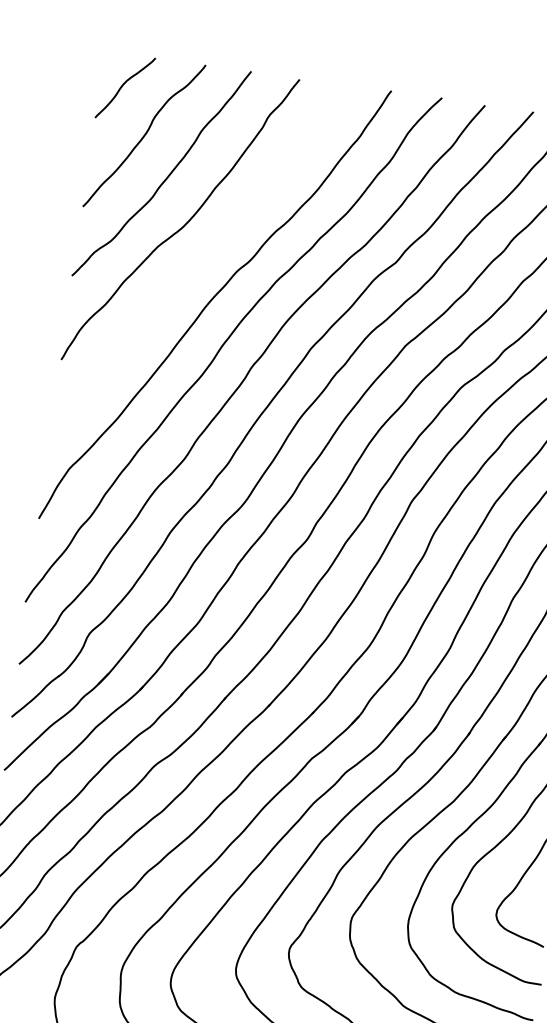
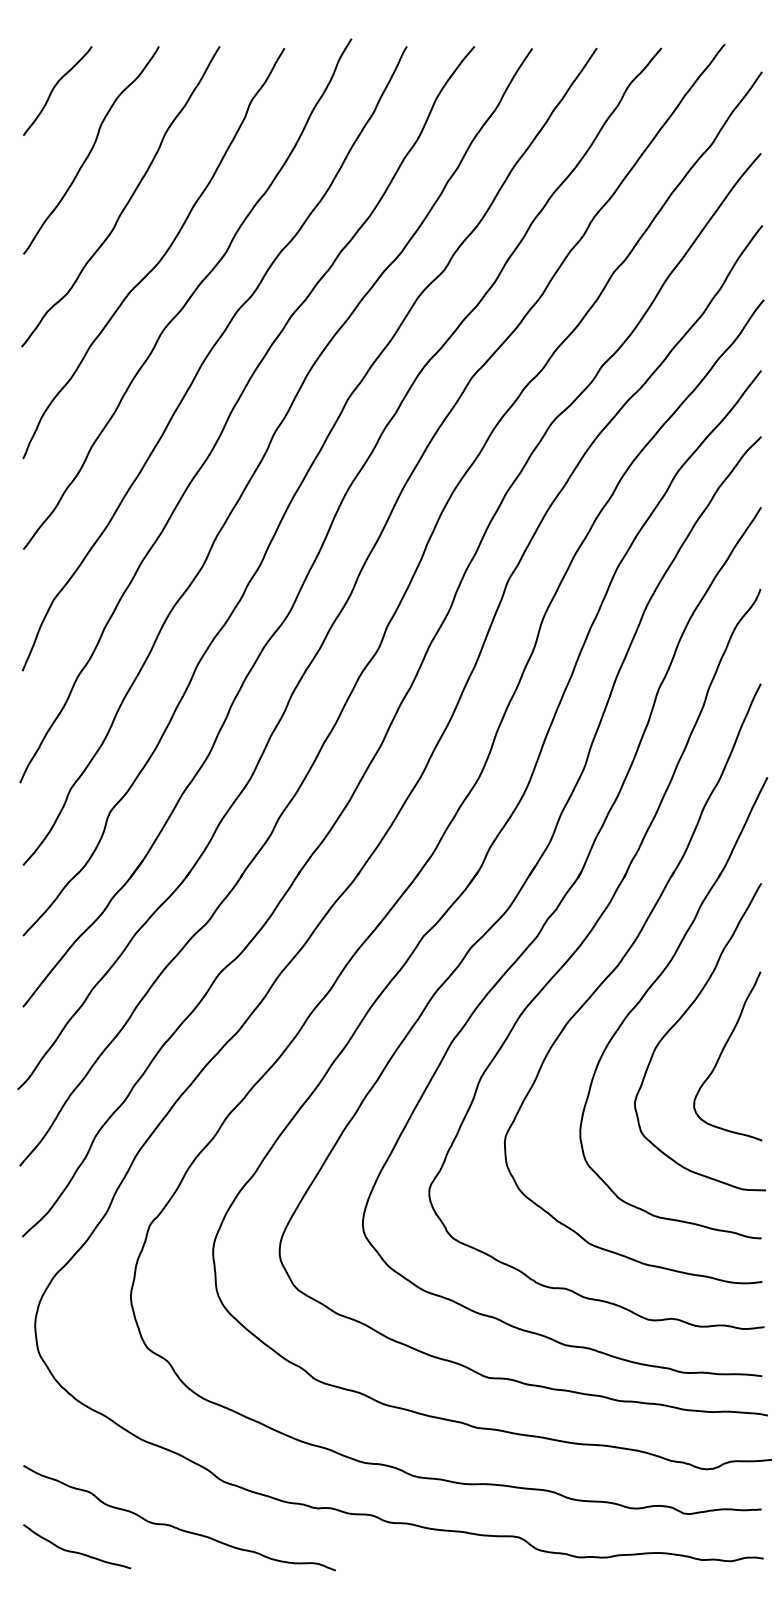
curve: (203, 254) -> (190, 295), added

